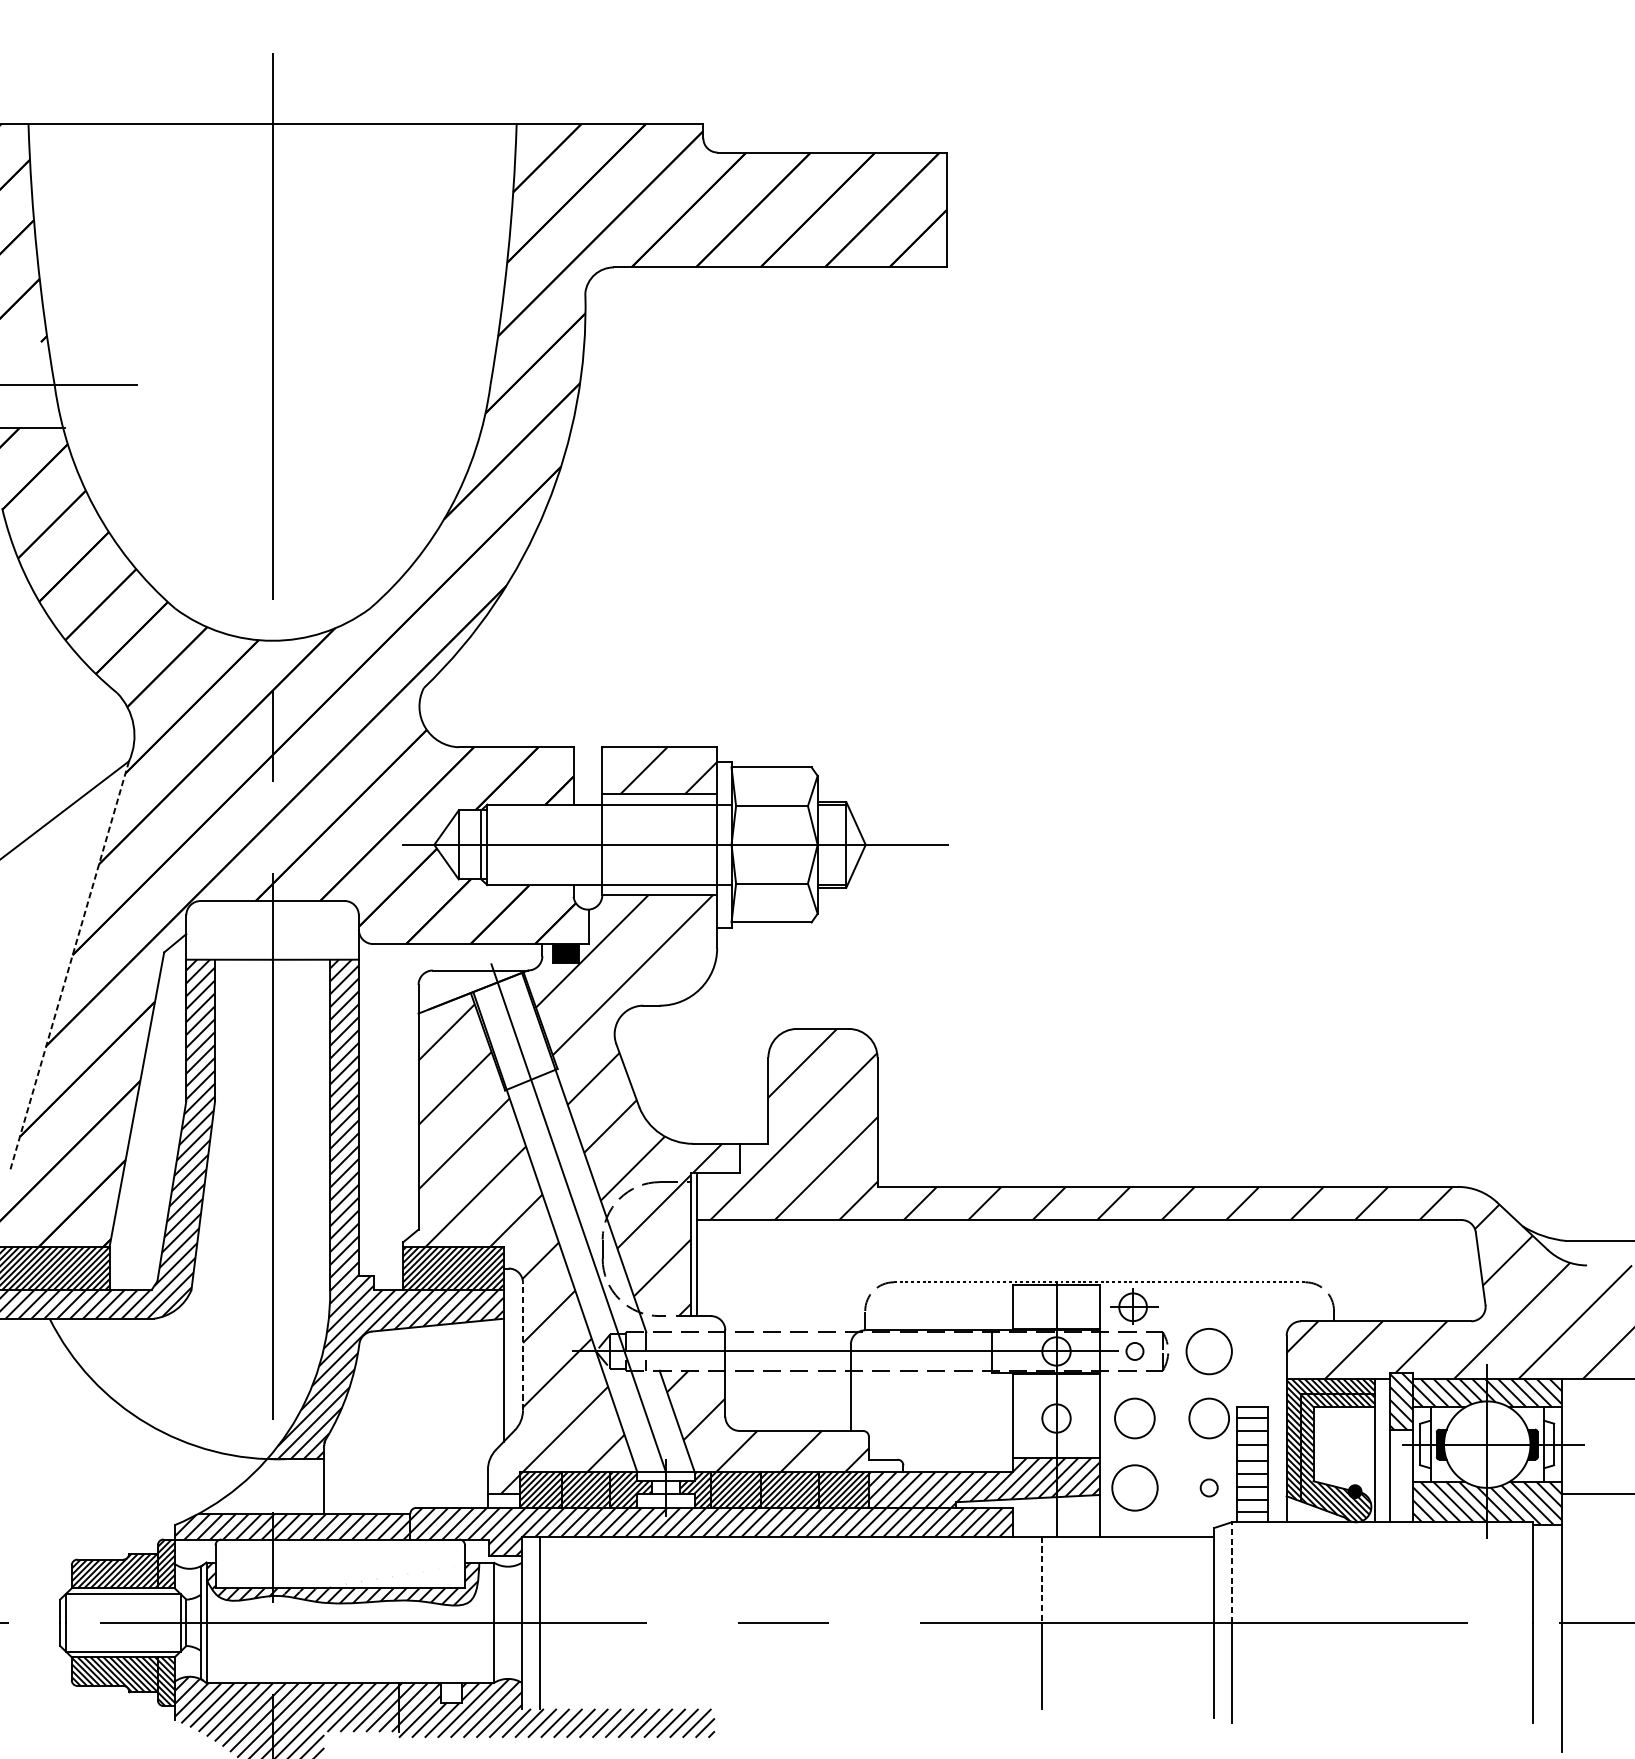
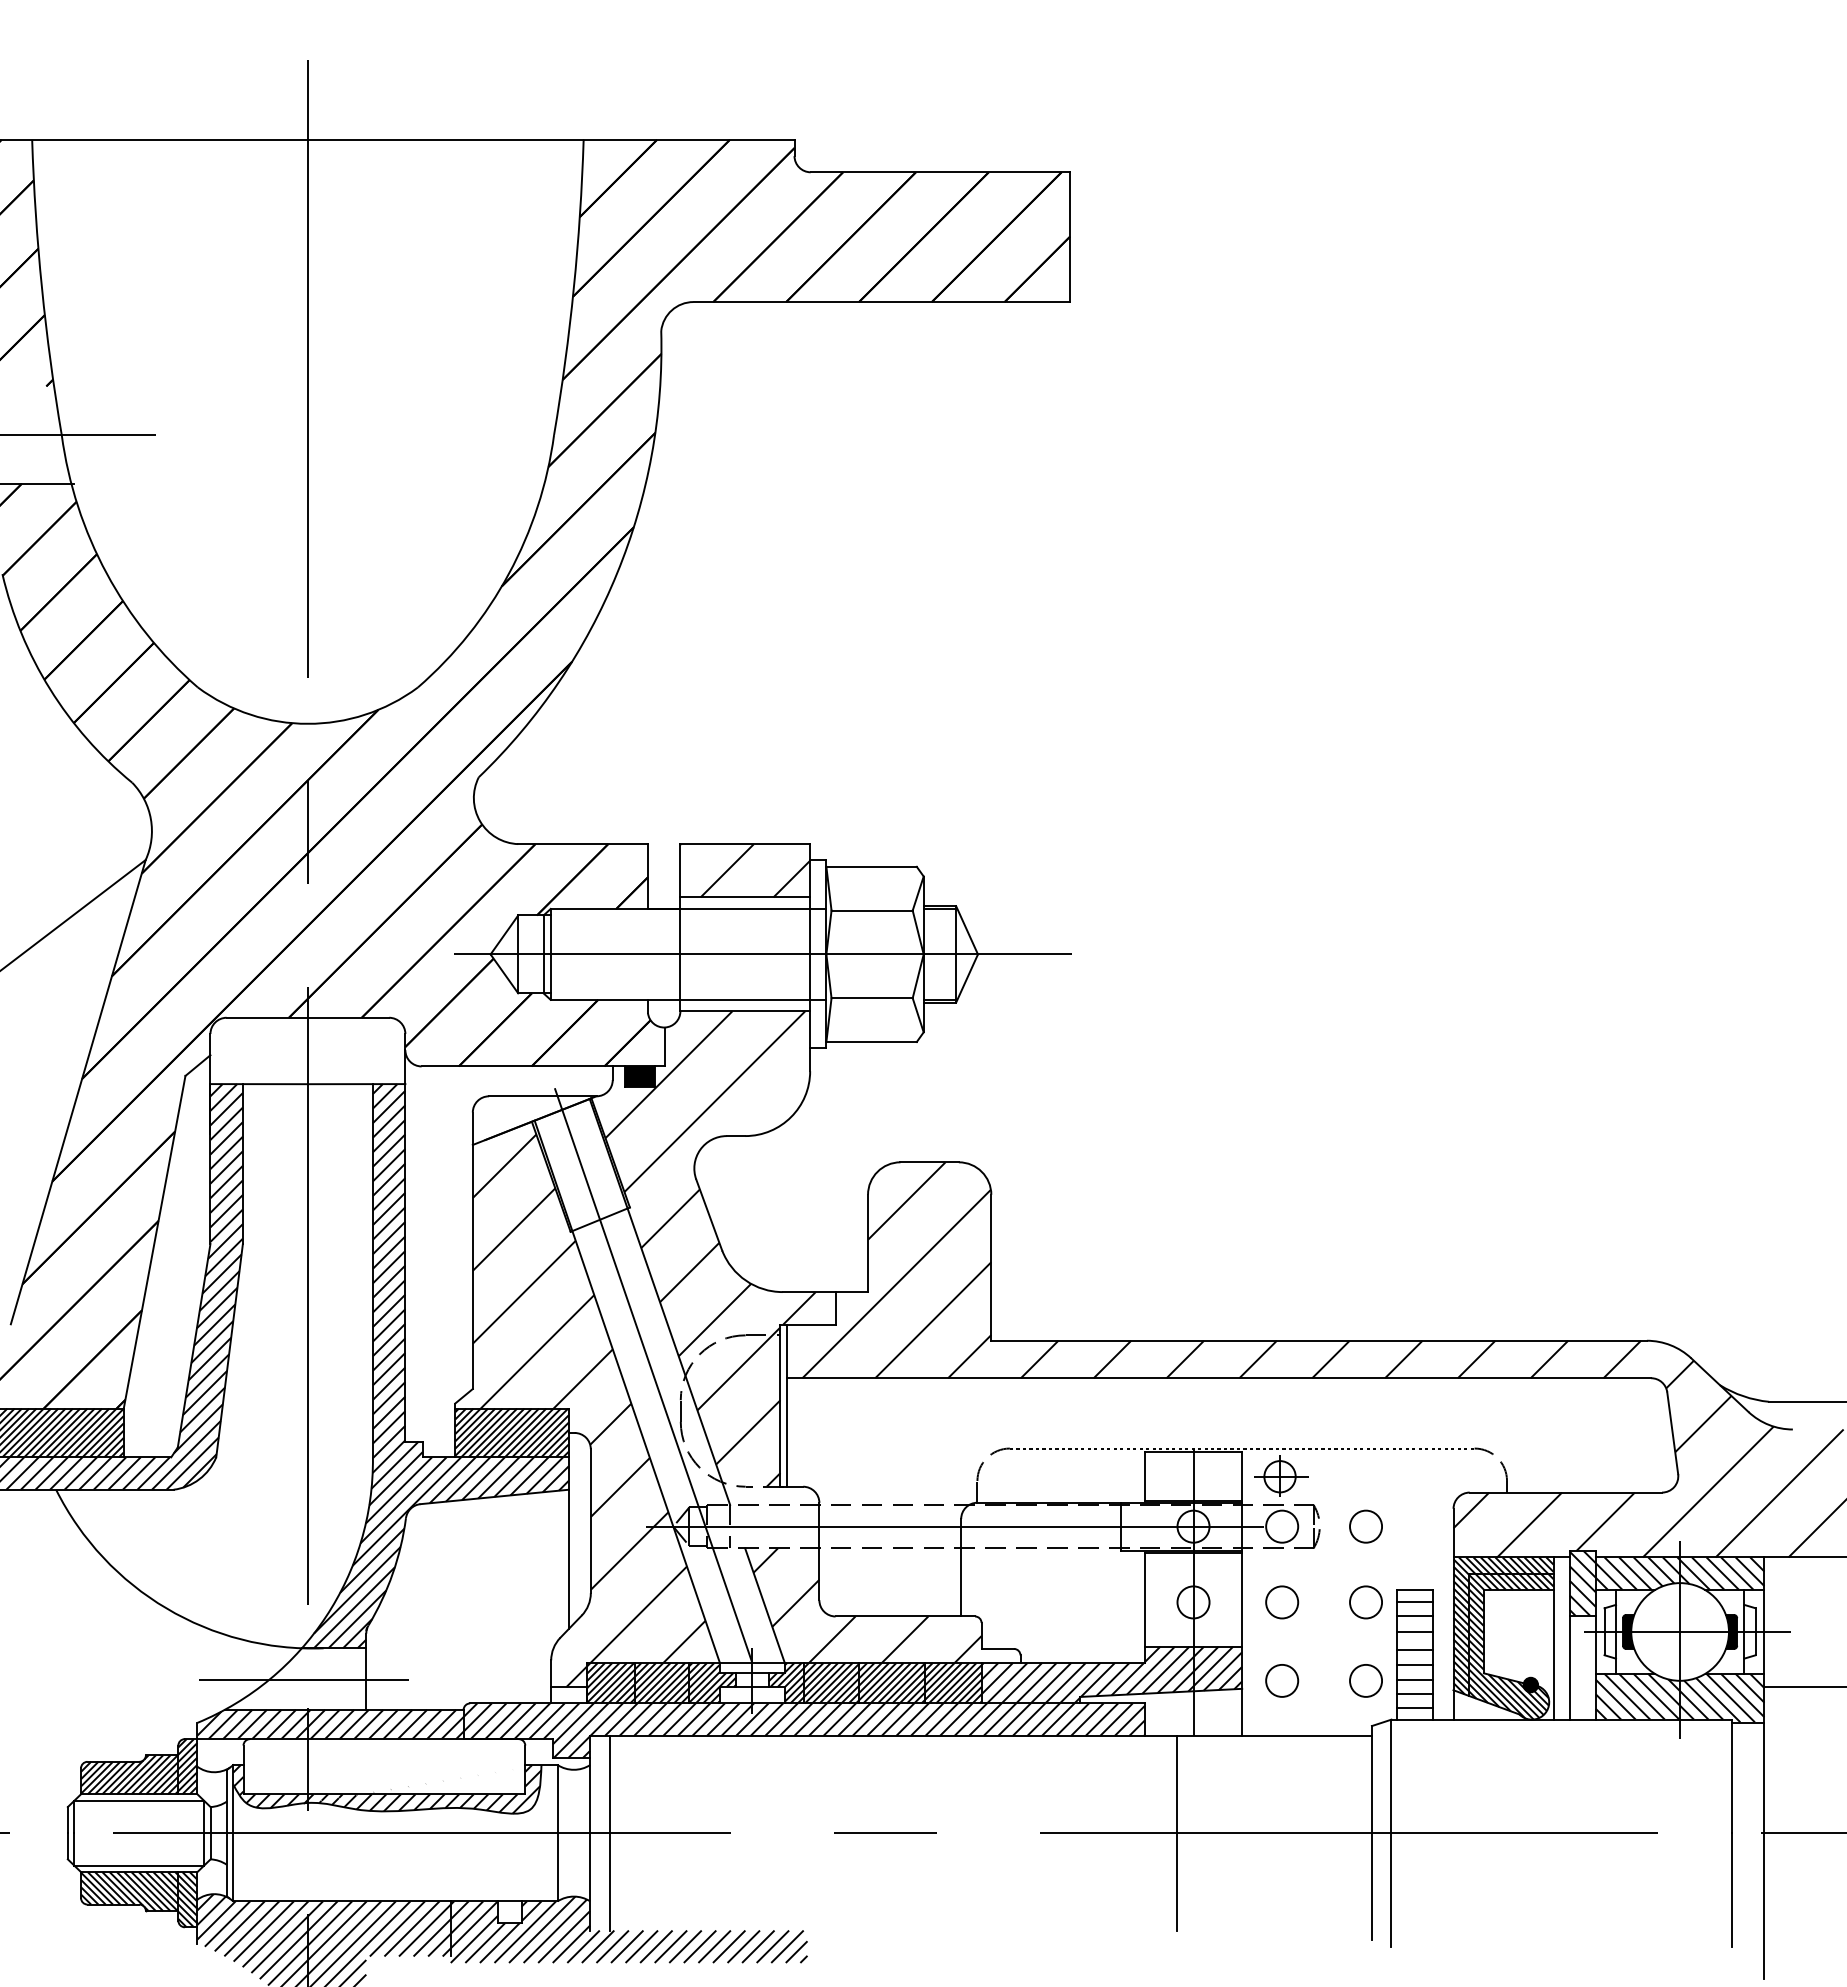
line: (69, 967) -> (78, 1092), dashed -> solid
line: (522, 1346) -> (590, 1521), dashed -> solid
circle: (1135, 1351) -> (1282, 1526), size x1.67
circle: (1208, 1351) -> (1365, 1526), size x0.62
circle: (1135, 1418) -> (1282, 1602), size x0.71
circle: (1208, 1418) -> (1365, 1602), size x0.71
line: (268, 1487) -> (303, 1680), added
circle: (1135, 1487) -> (1282, 1680), size x0.62
circle: (1209, 1487) -> (1366, 1680), size x1.67
line: (1231, 1572) -> (1391, 1776), dashed -> solid
line: (1042, 1579) -> (1177, 1784), dashed -> solid

